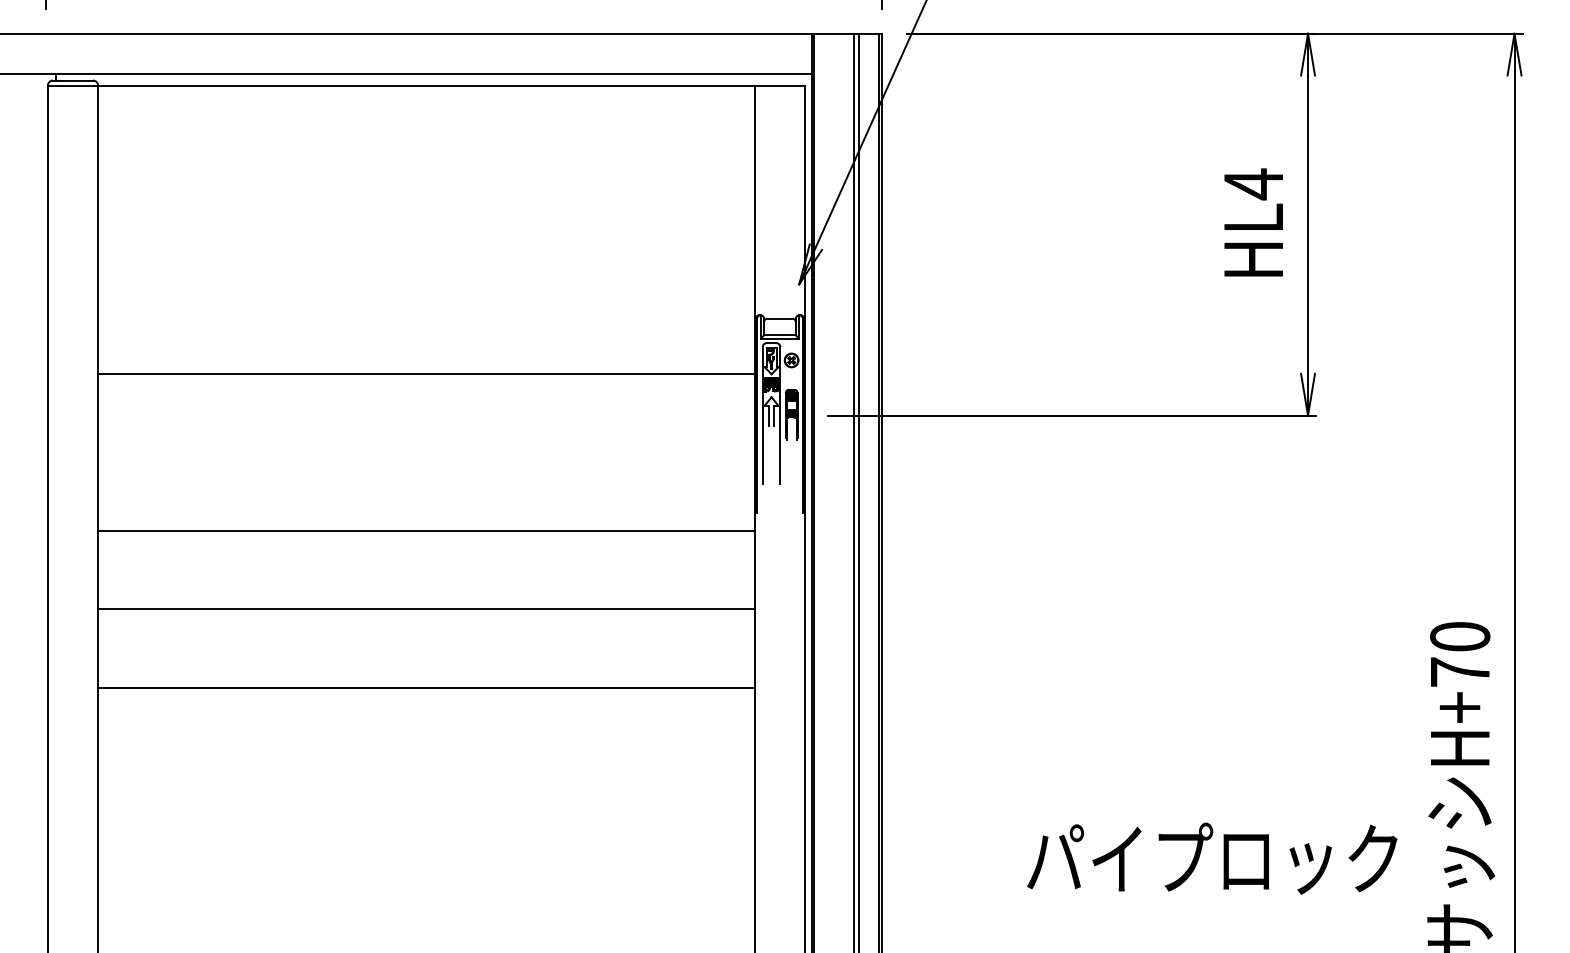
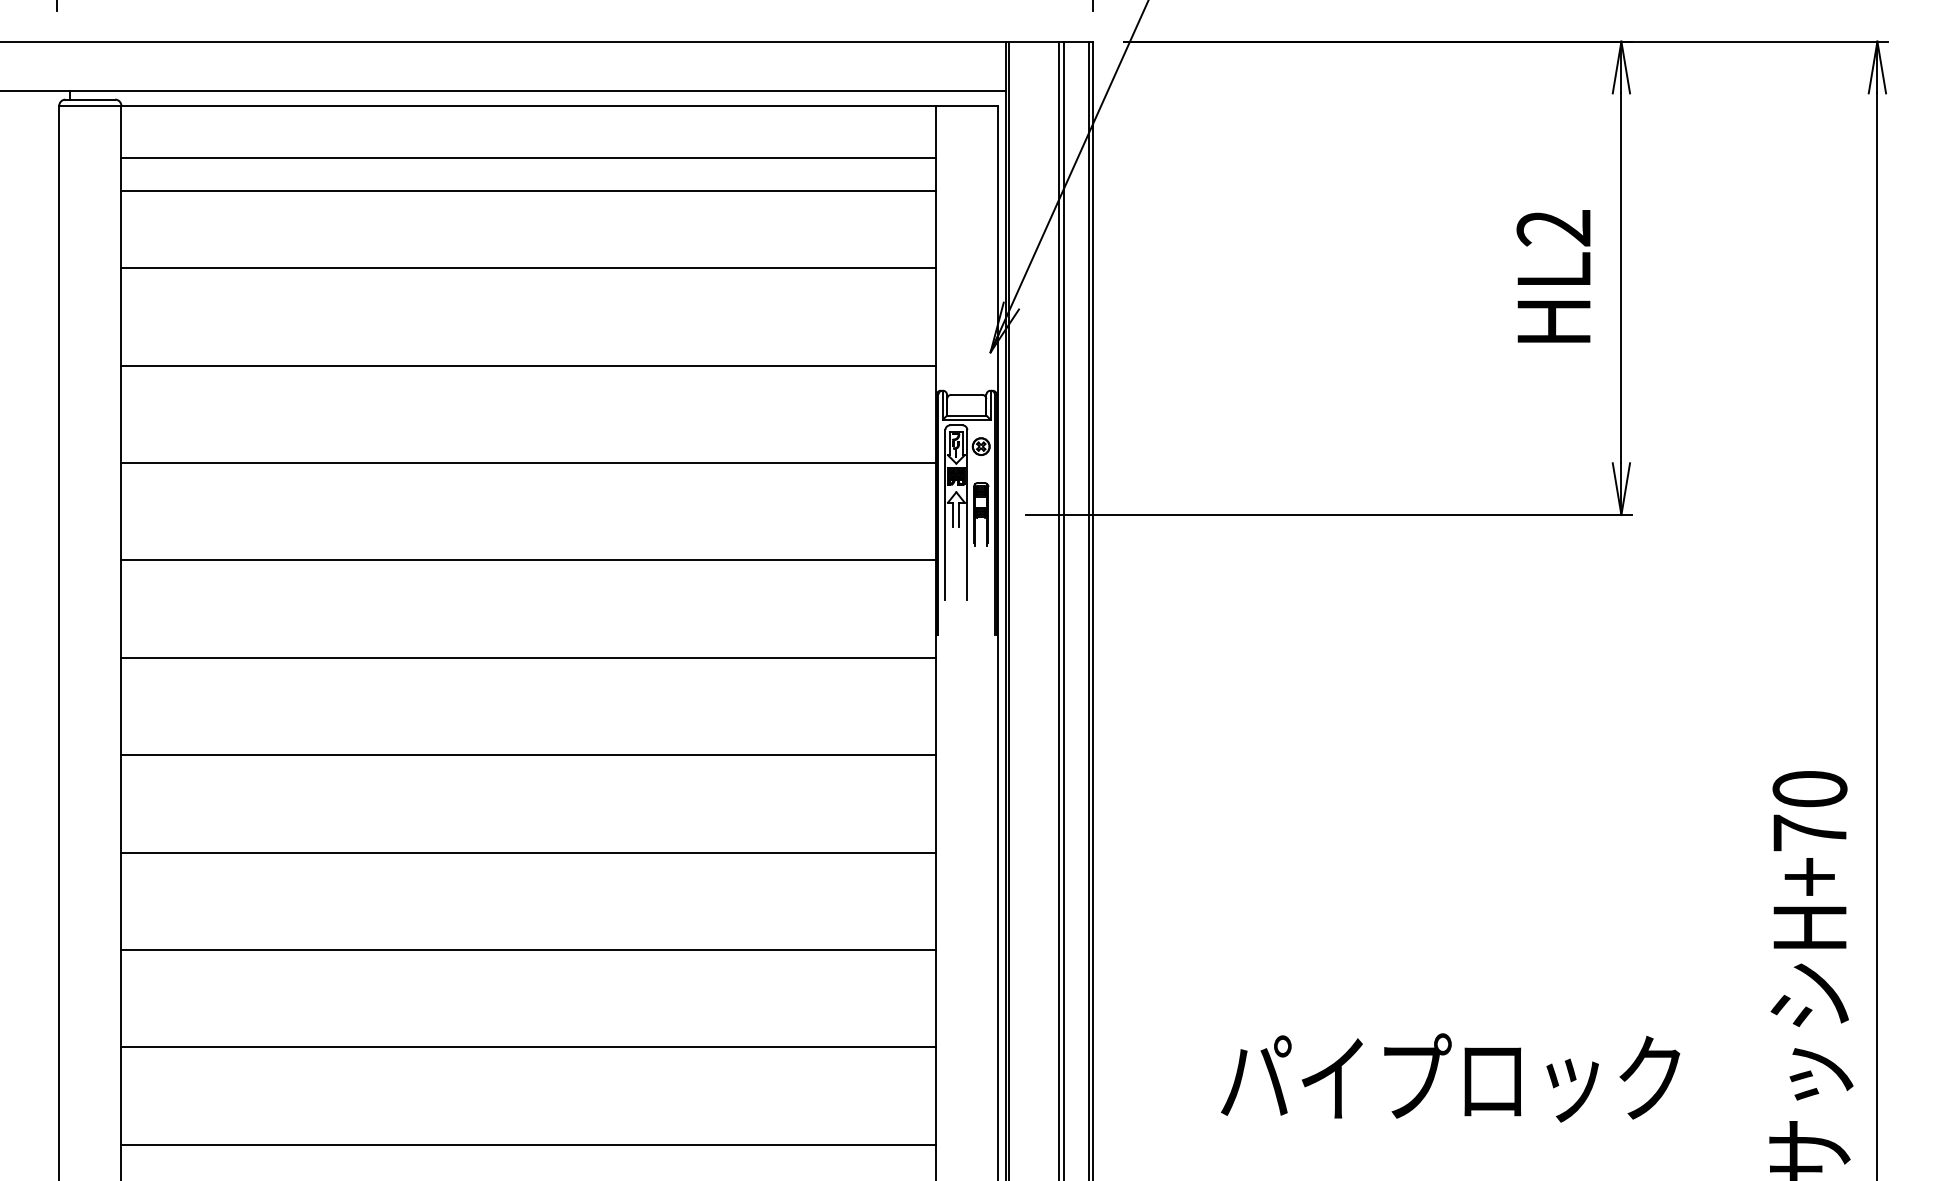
line: (426, 127) -> (528, 157), added
line: (426, 154) -> (528, 191), added
text: (1252, 184) -> (1552, 228), HL4 -> HL2
line: (426, 216) -> (528, 268), added
line: (426, 295) -> (528, 366), added
line: (426, 452) -> (528, 560), added
line: (426, 766) -> (528, 950), added
line: (426, 844) -> (528, 1046), added
text: (1212, 858) -> (1450, 1077), moved
line: (426, 923) -> (528, 1144), added

